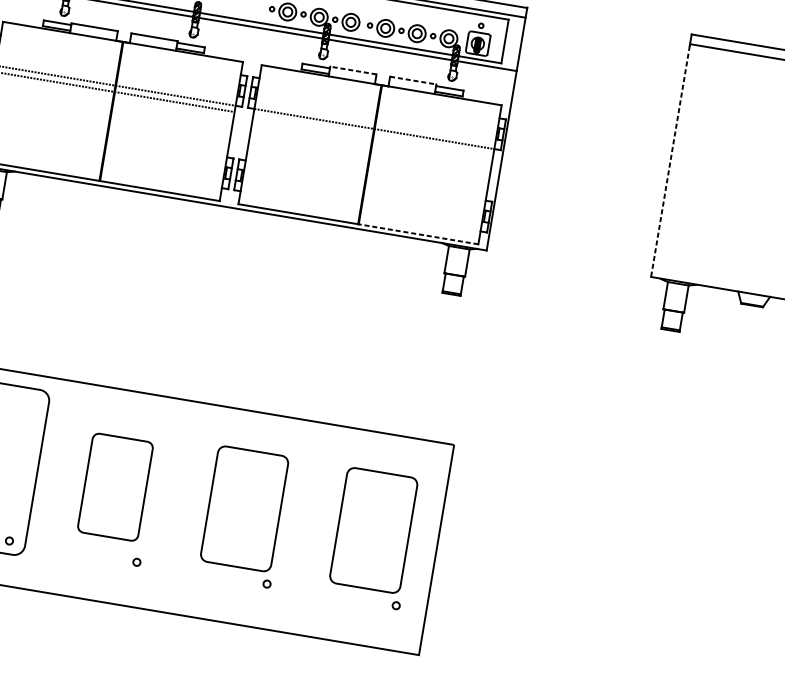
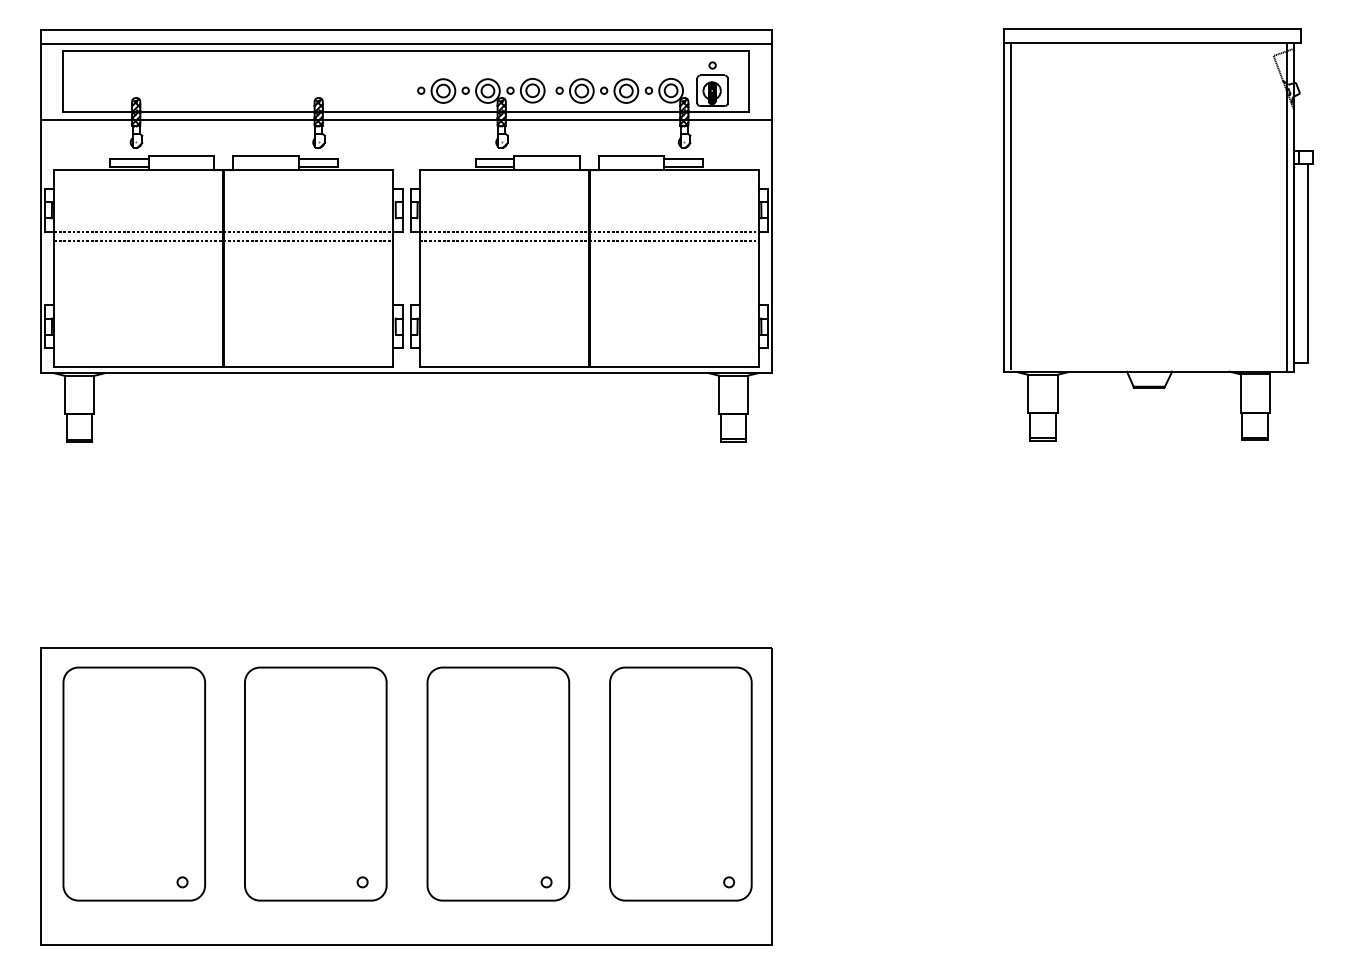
line: (353, 70) -> (547, 156), dashed -> solid
line: (413, 80) -> (631, 156), dashed -> solid
line: (372, 134) -> (588, 240), added
line: (675, 160) -> (1010, 205), added
line: (670, 161) -> (1003, 208), dashed -> solid
line: (418, 234) -> (674, 366), dashed -> solid
part: (115, 486) -> (315, 783), size x1.67
part: (244, 508) -> (498, 783), size x1.43
part: (373, 530) -> (680, 783), size x1.43

